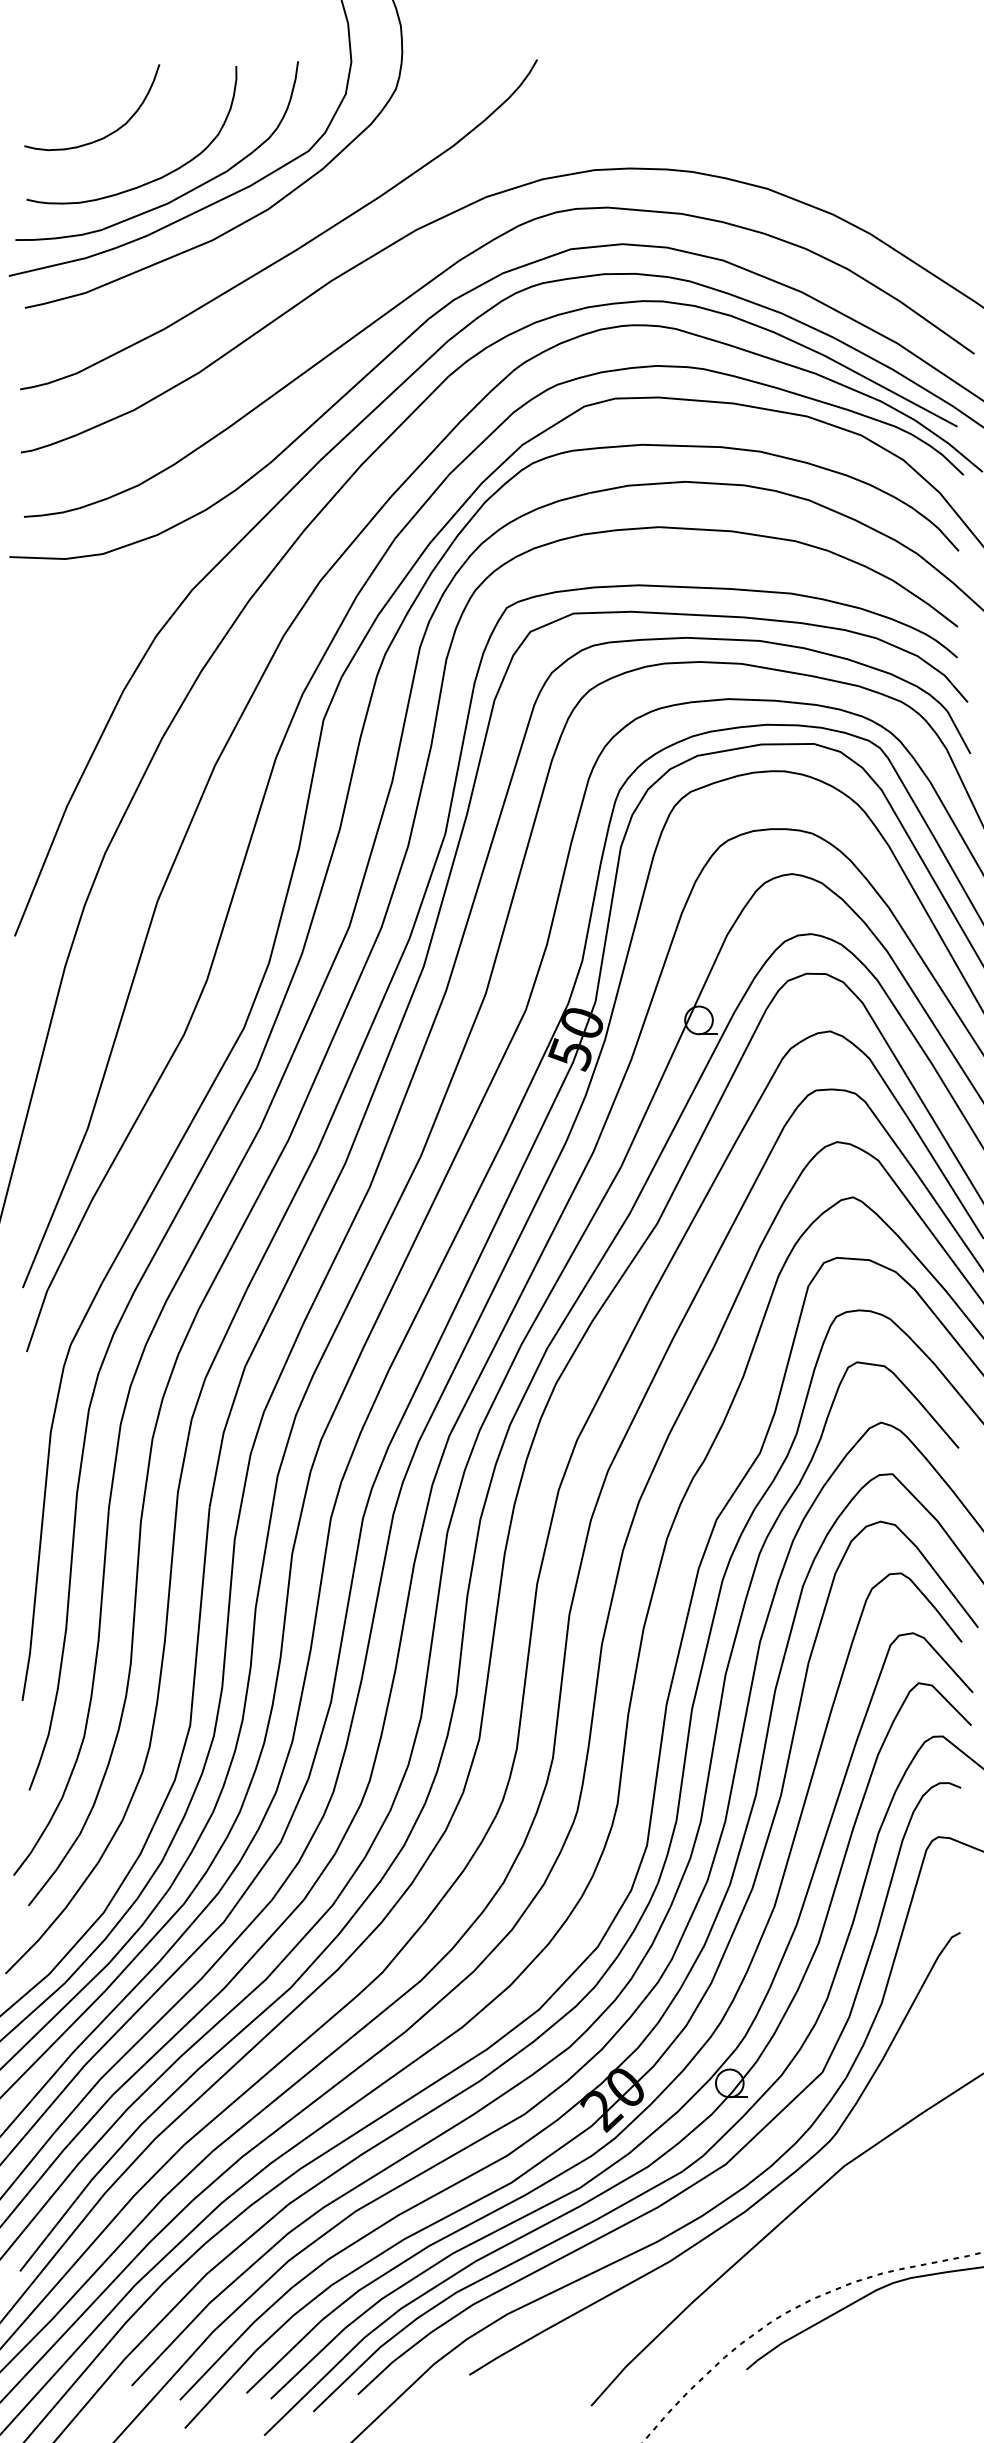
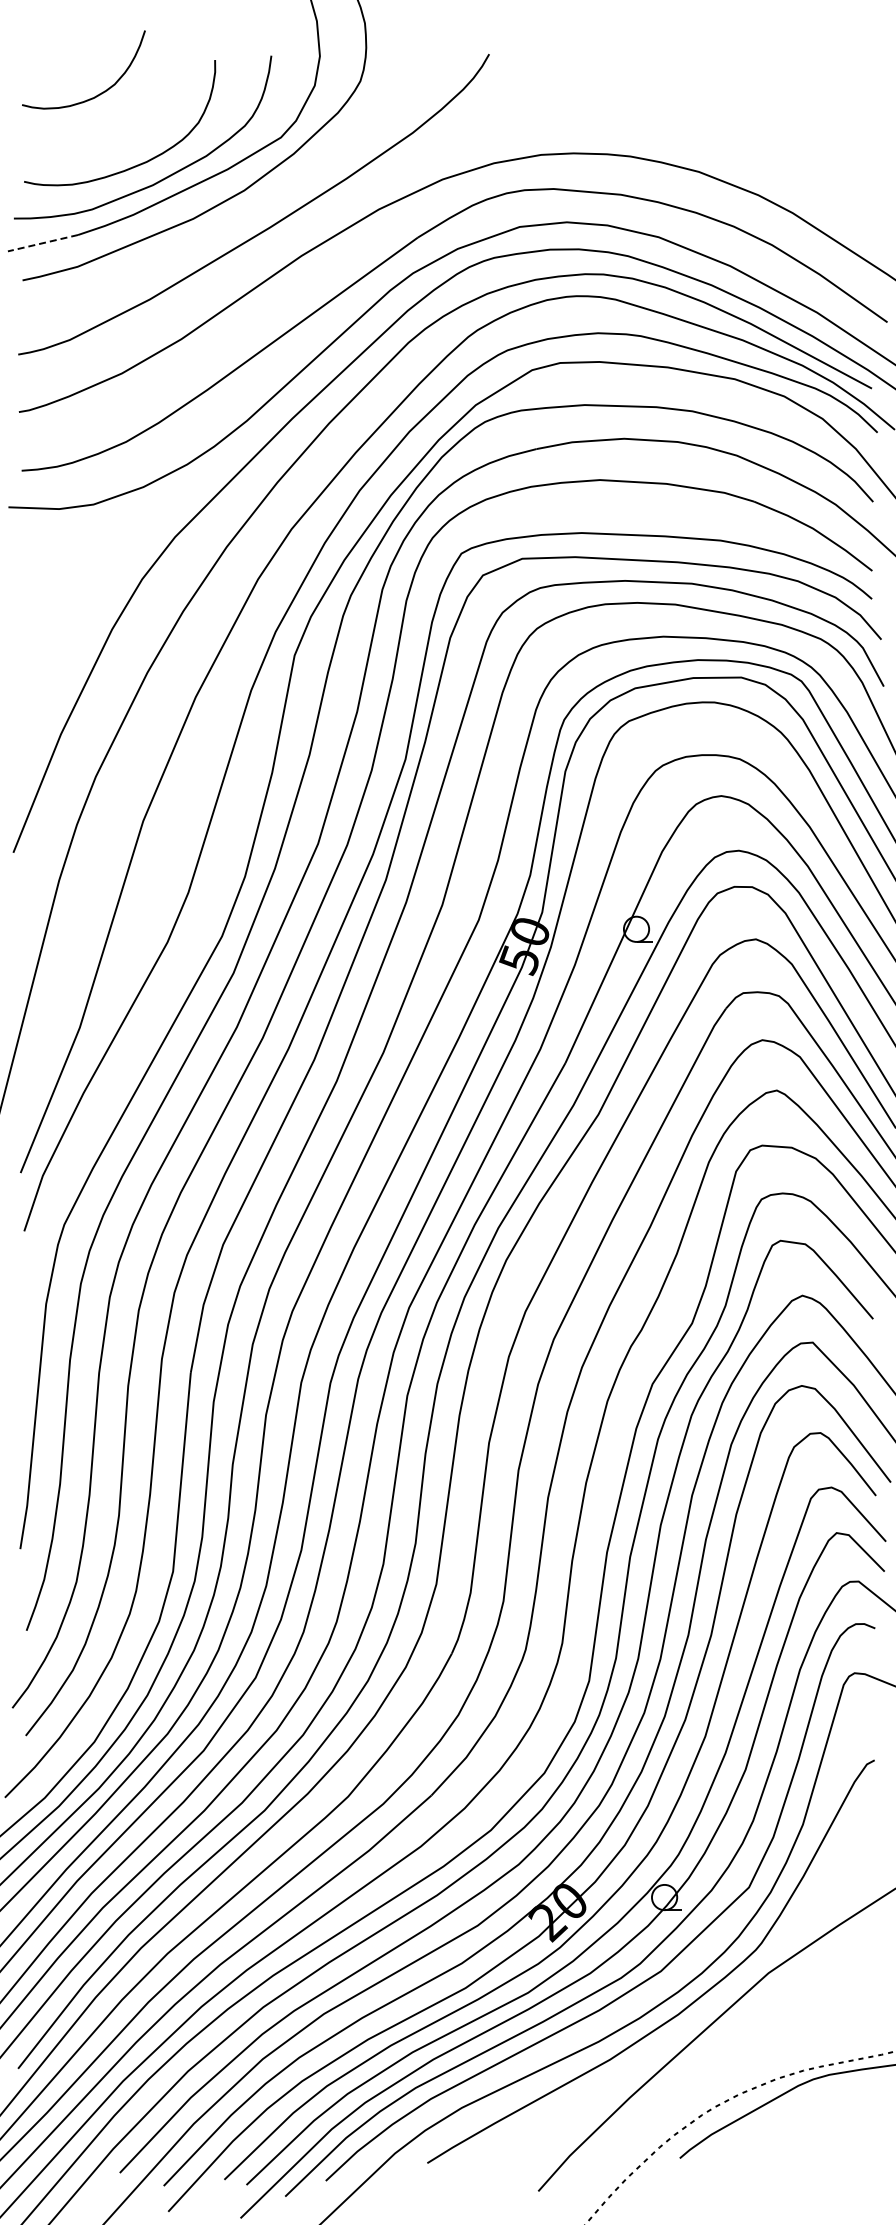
curve: (107, 134) -> (97, 94), moved
line: (46, 267) -> (42, 243), solid -> dashed

